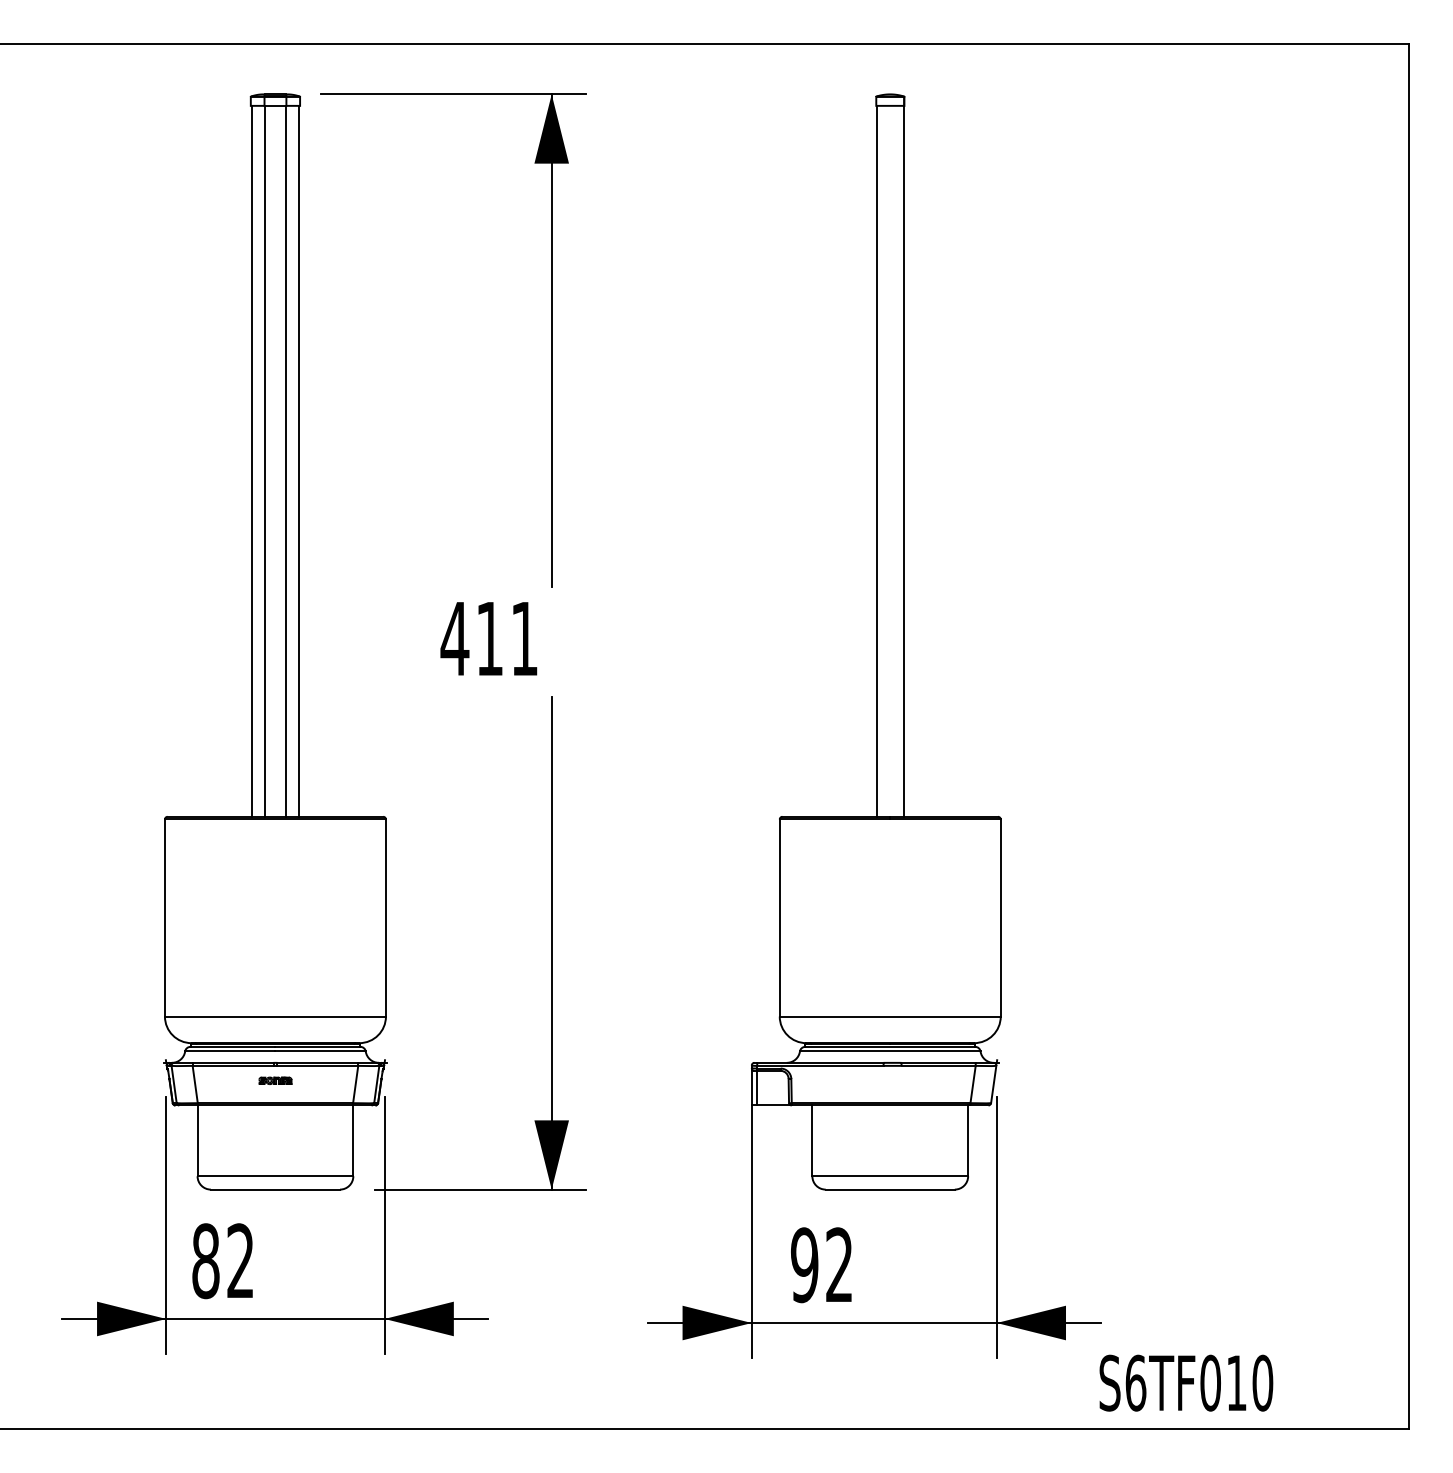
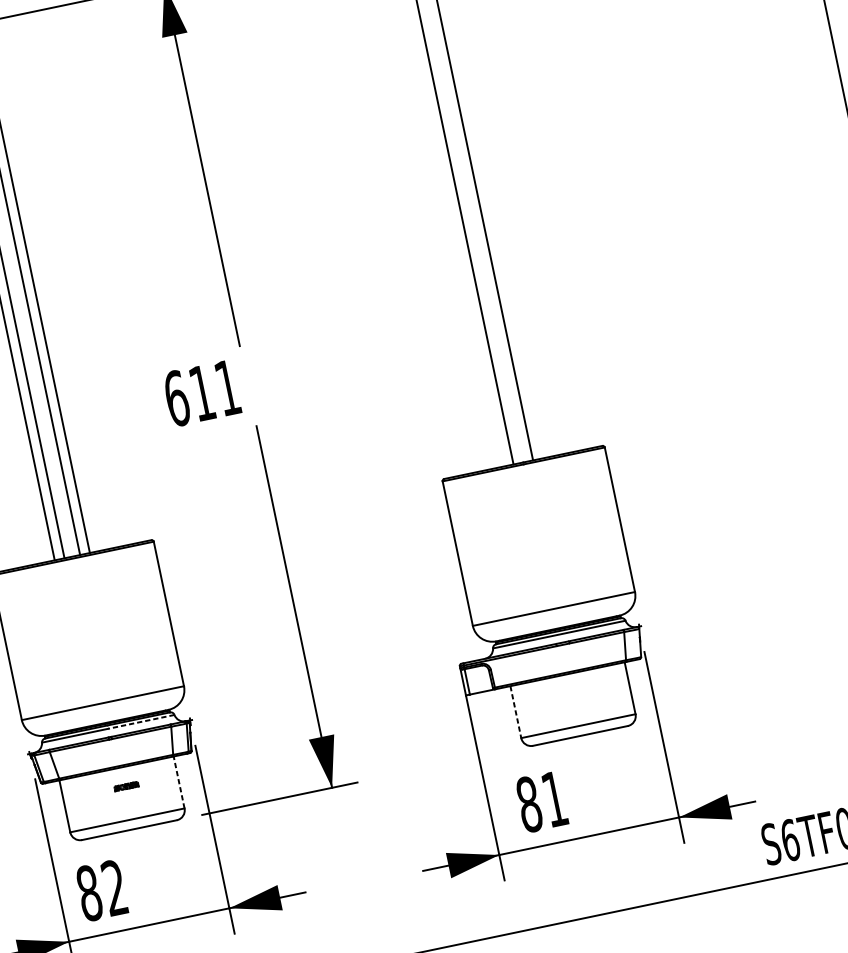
text: (454, 638) -> (176, 398), 411 -> 611
line: (320, 1051) -> (141, 721), solid -> dashed
part: (275, 1080) -> (126, 786), moved
line: (353, 1140) -> (179, 782), solid -> dashed
line: (812, 1141) -> (516, 712), solid -> dashed
text: (821, 1265) -> (541, 802), 92 -> 81

